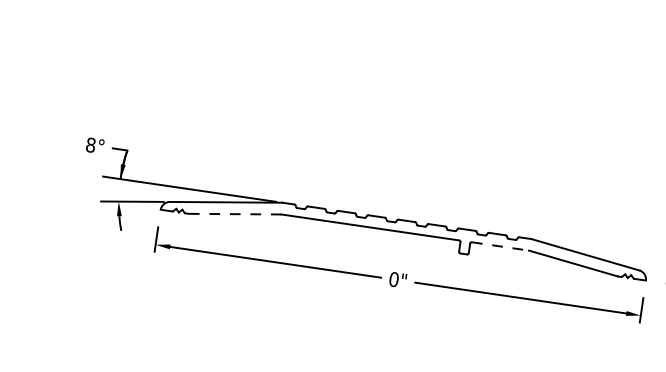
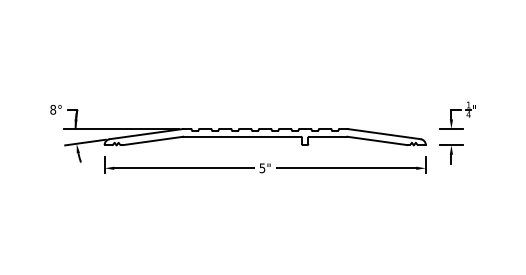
line: (235, 213) -> (153, 140), dashed -> solid
line: (500, 246) -> (328, 136), dashed -> solid
text: (394, 279) -> (262, 168), 0" -> 5"

